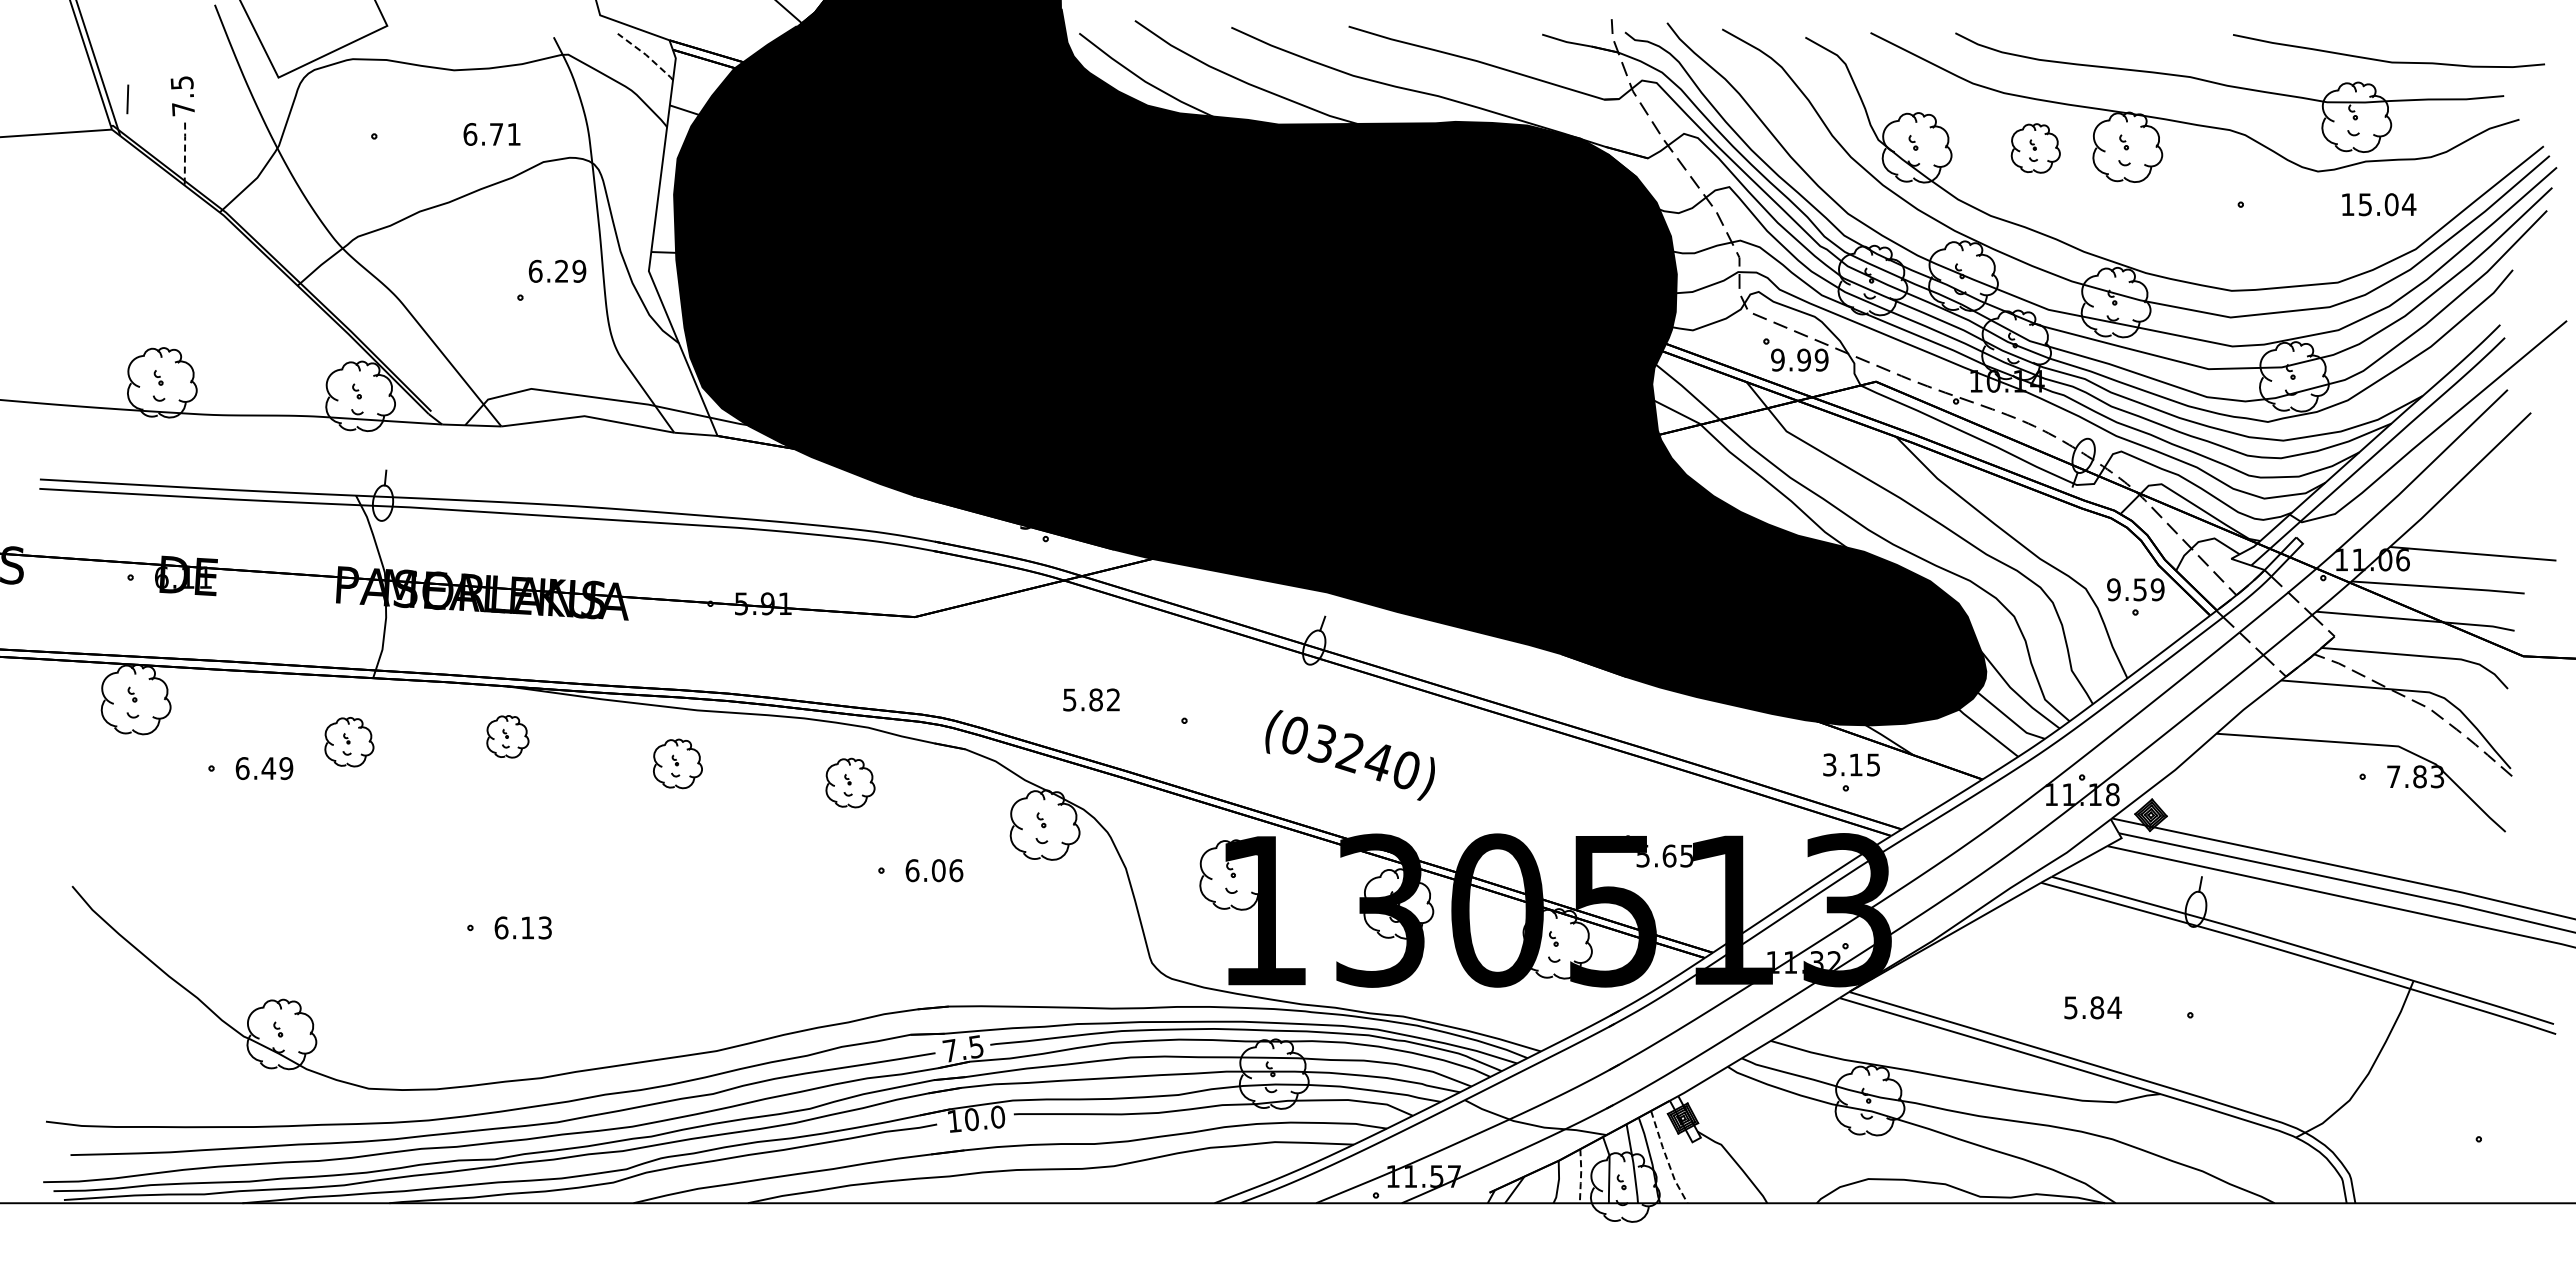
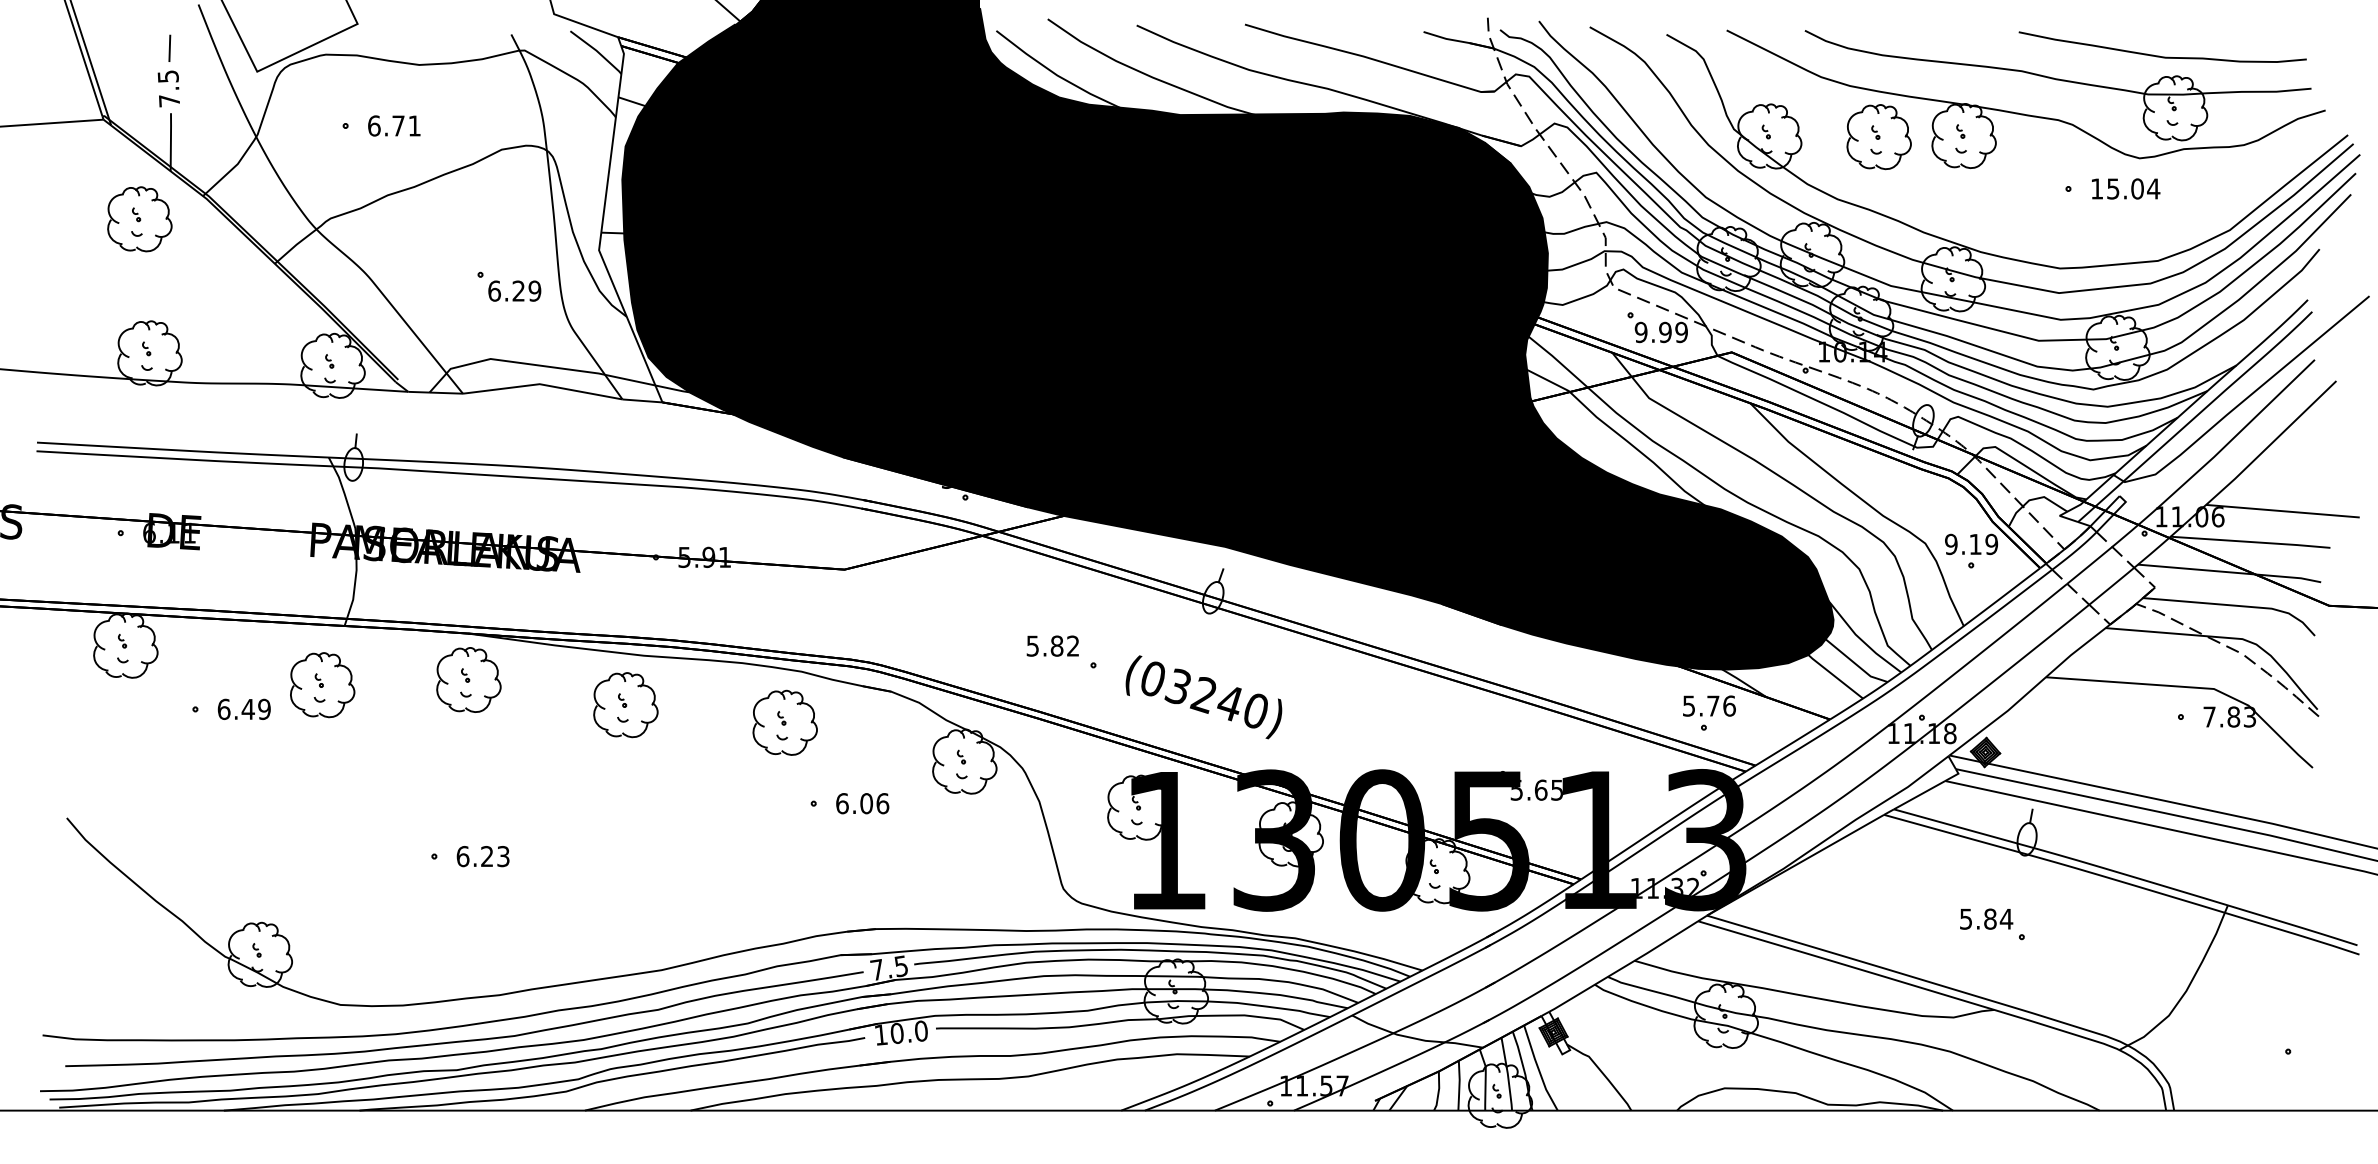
line: (646, 55) -> (596, 51), dashed -> solid
curve: (2387, 60) -> (2161, 55), moved
line: (127, 99) -> (169, 48), moved
text: (491, 134) -> (393, 126), moved
part: (2035, 148) -> (1878, 137), size x1.43
line: (185, 153) -> (171, 141), dashed -> solid
text: (2379, 204) -> (2126, 188), moved
part: (151, 237) -> (140, 219), added
text: (557, 270) -> (514, 290), moved
text: (2139, 589) -> (1974, 544), 9.59 -> 9.19
text: (1091, 699) -> (1052, 645), moved
part: (507, 736) -> (468, 679), size x1.67
part: (349, 741) -> (322, 684), size x1.43
text: (1349, 755) -> (1203, 697), moved
part: (677, 763) -> (625, 704), size x1.43
text: (1851, 764) -> (1709, 705), 3.15 -> 5.76
part: (850, 782) -> (785, 722), size x1.43
text: (527, 927) -> (487, 856), 6.13 -> 6.23
text: (2092, 1007) -> (1986, 918), moved
line: (1666, 1158) -> (1538, 1069), dashed -> solid
line: (1581, 1176) -> (1459, 1085), dashed -> solid

